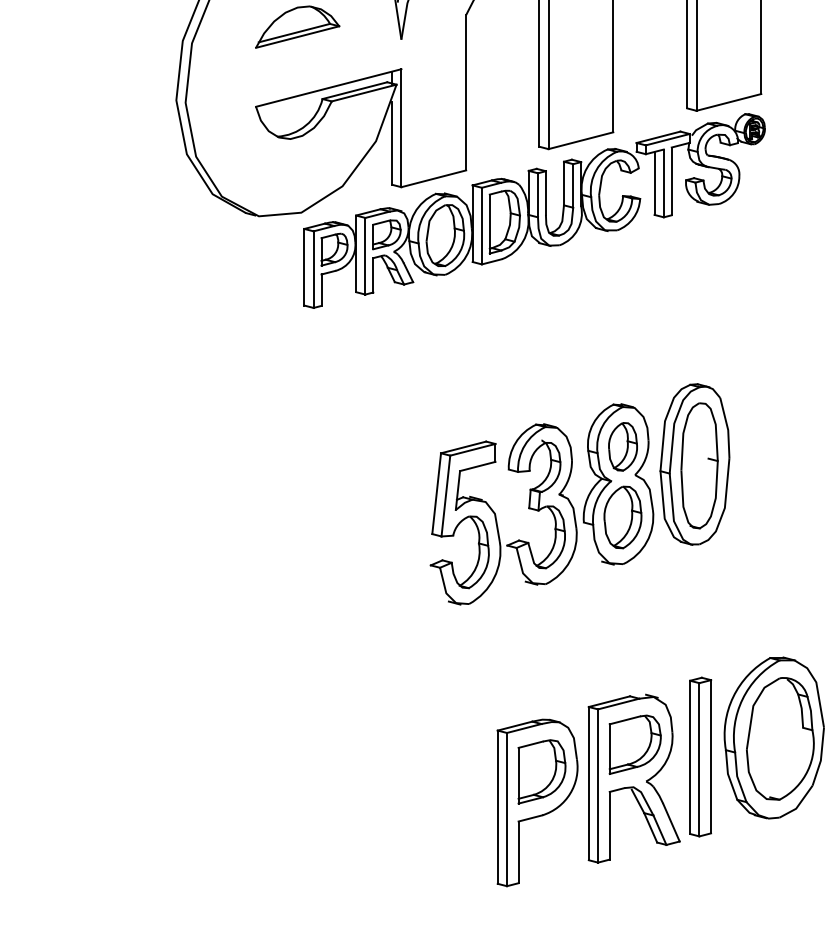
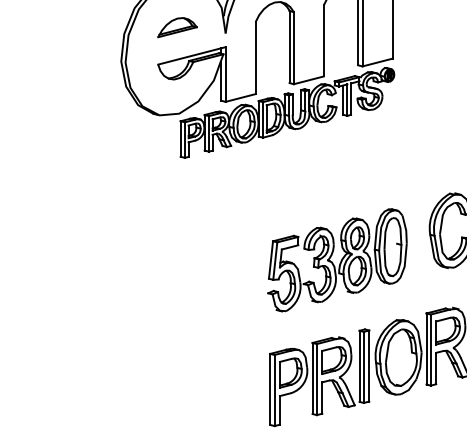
part: (580, 494) -> (337, 260), moved

